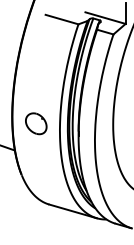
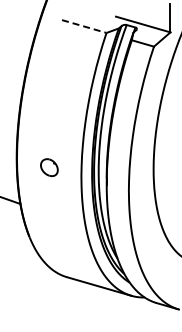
line: (62, 19) -> (84, 26), solid -> dashed
part: (36, 123) -> (49, 167), size x0.6

